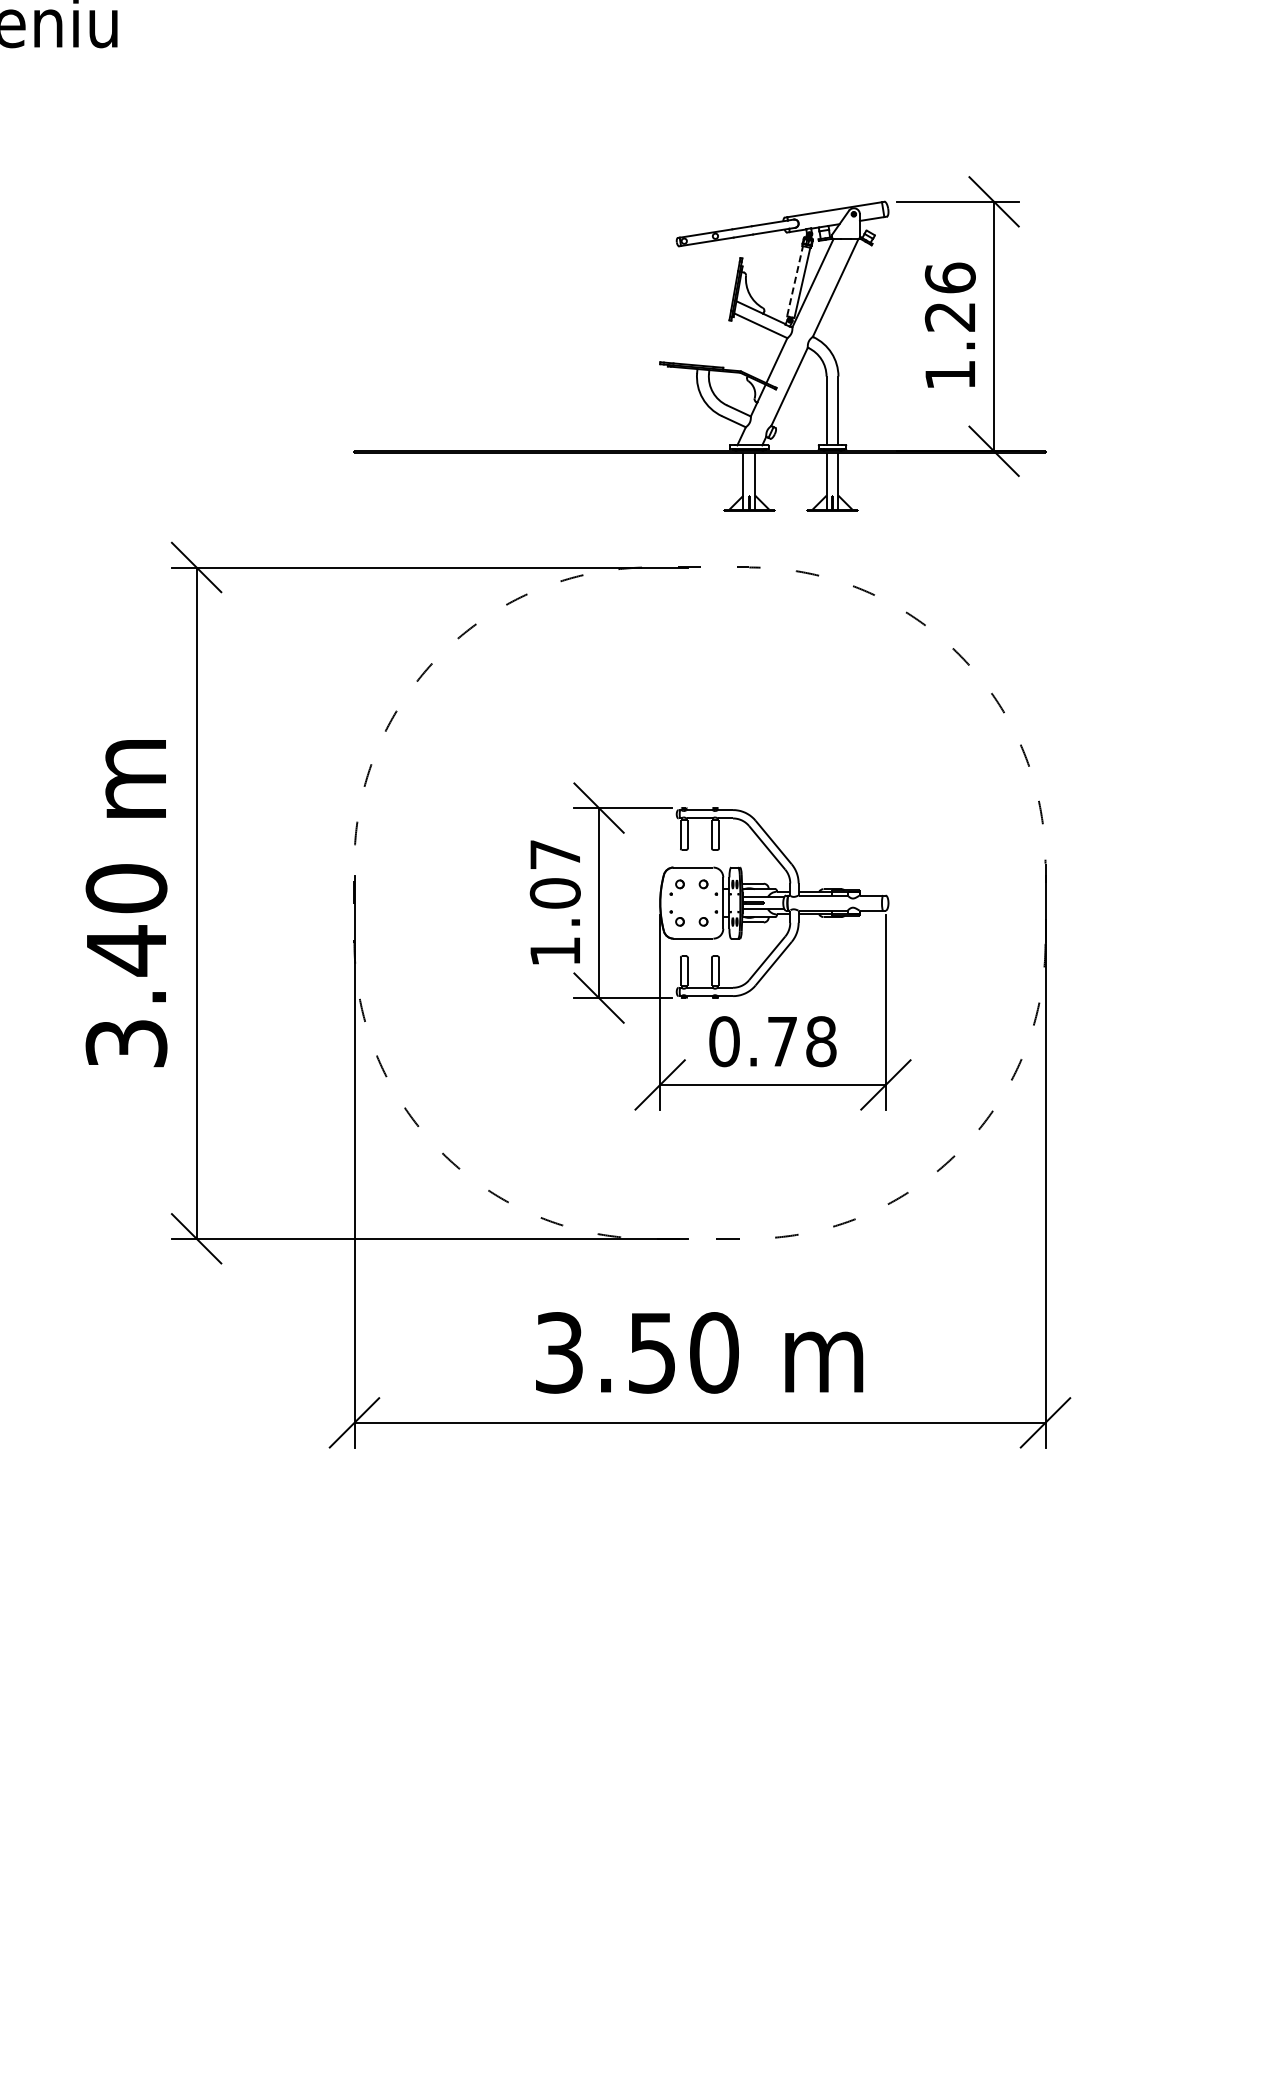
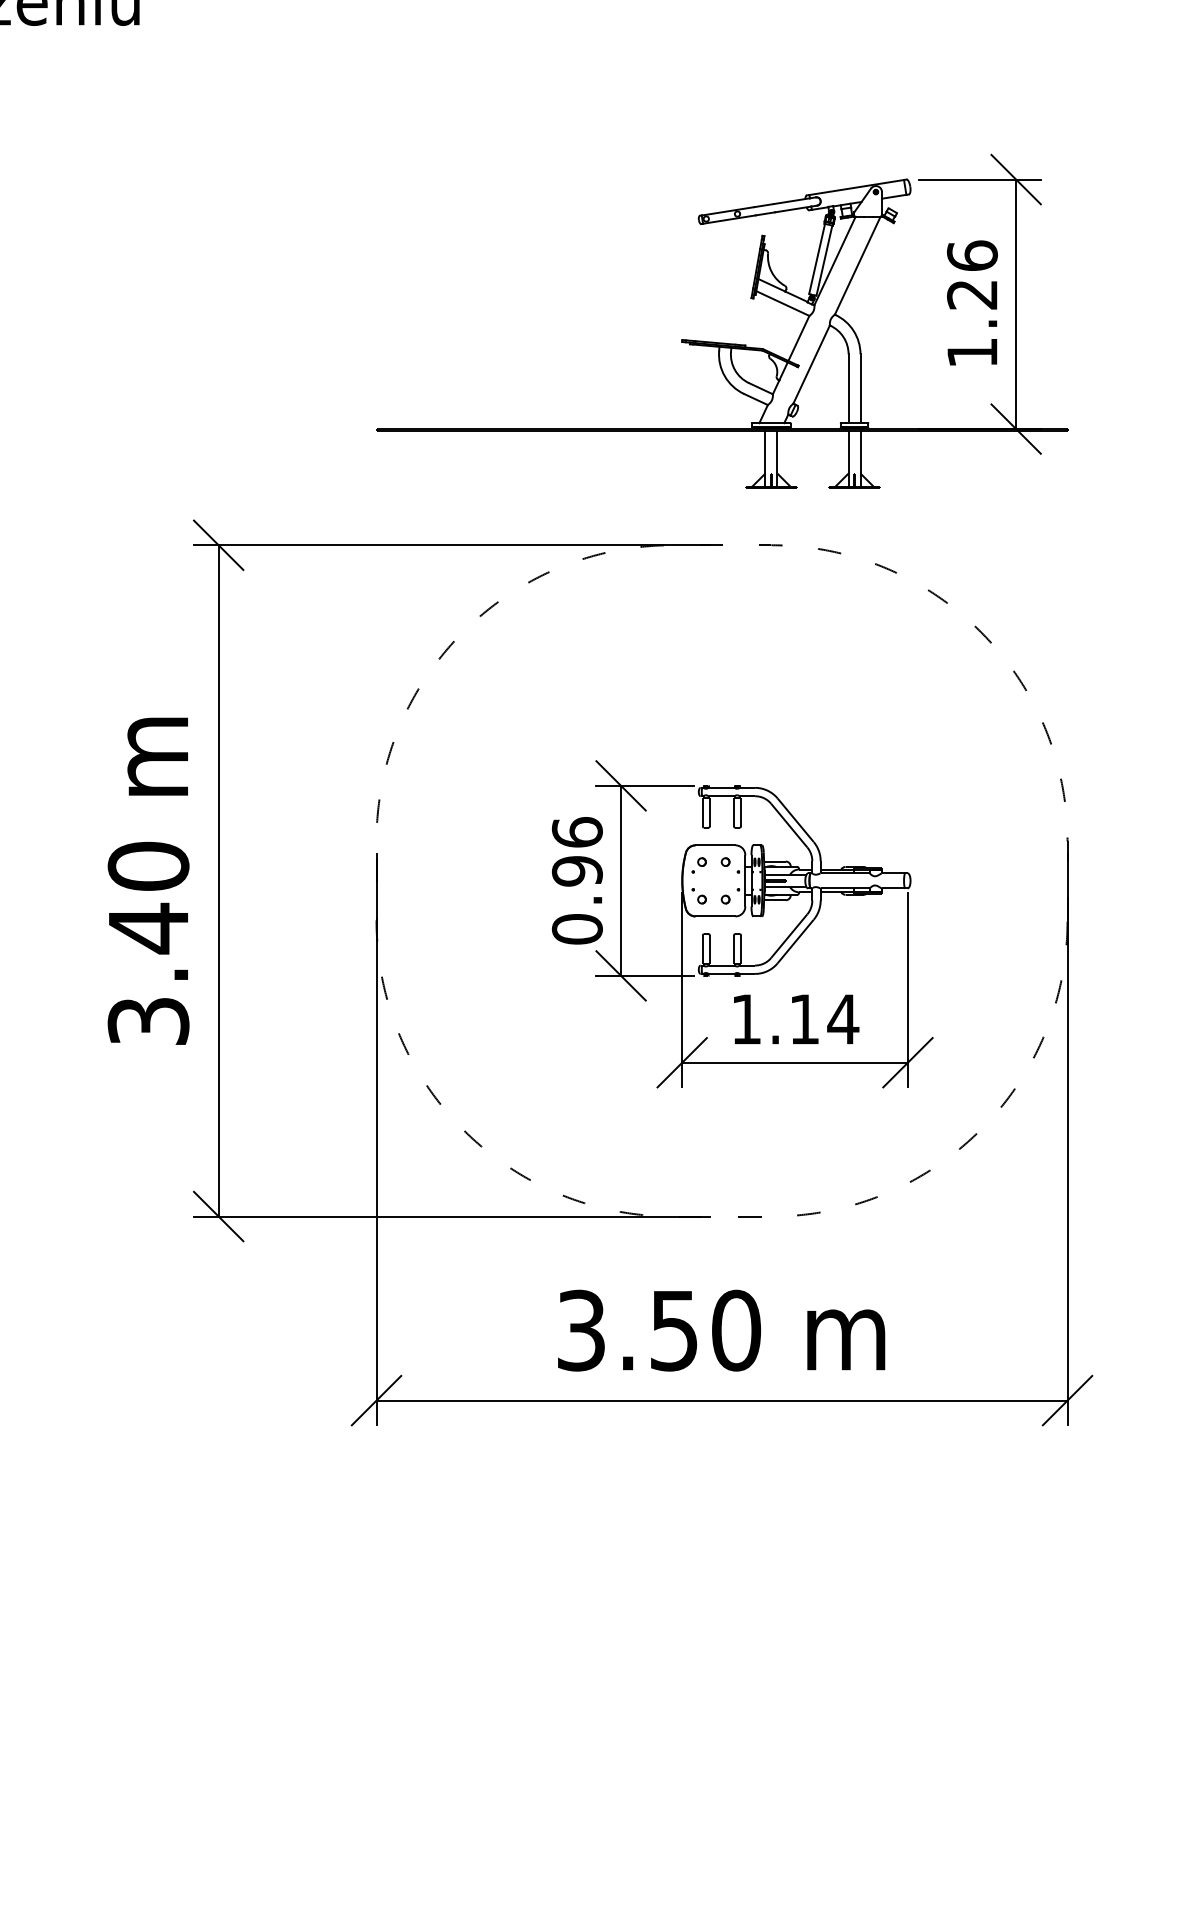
line: (795, 281) -> (817, 259), dashed -> solid
text: (554, 902) -> (576, 880), 1.07 -> 0.96
text: (773, 1041) -> (795, 1019), 0.78 -> 1.14

